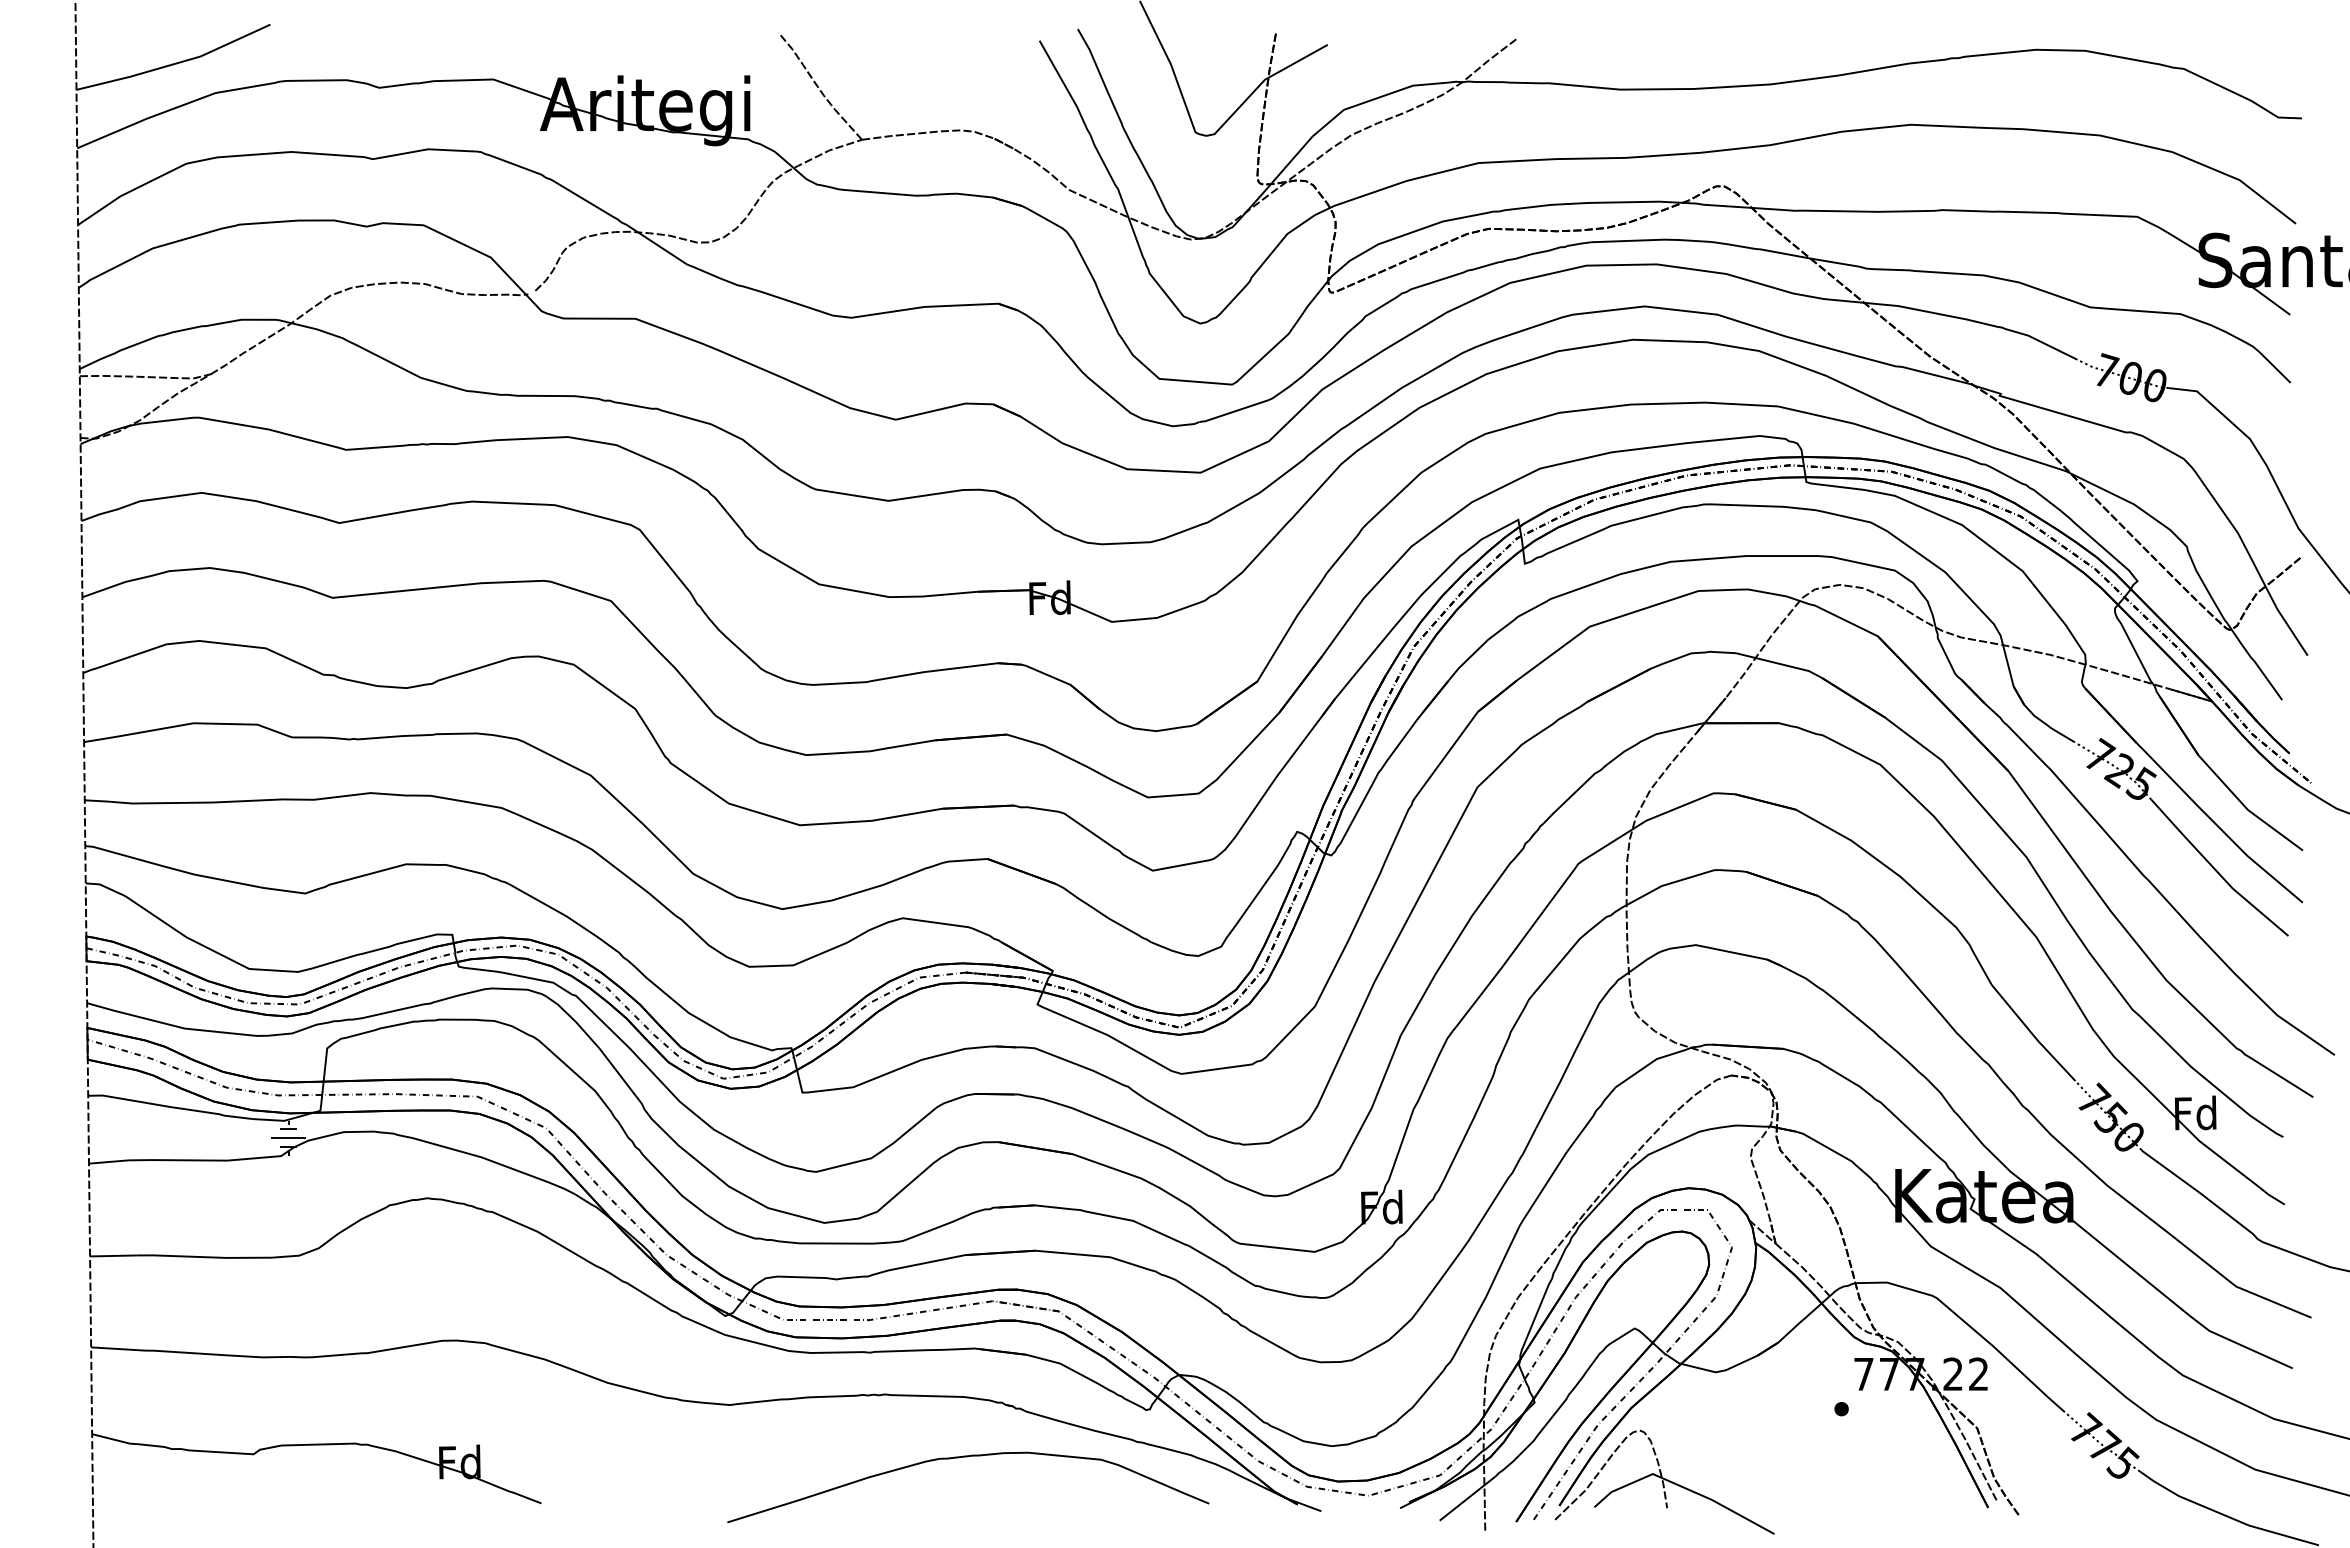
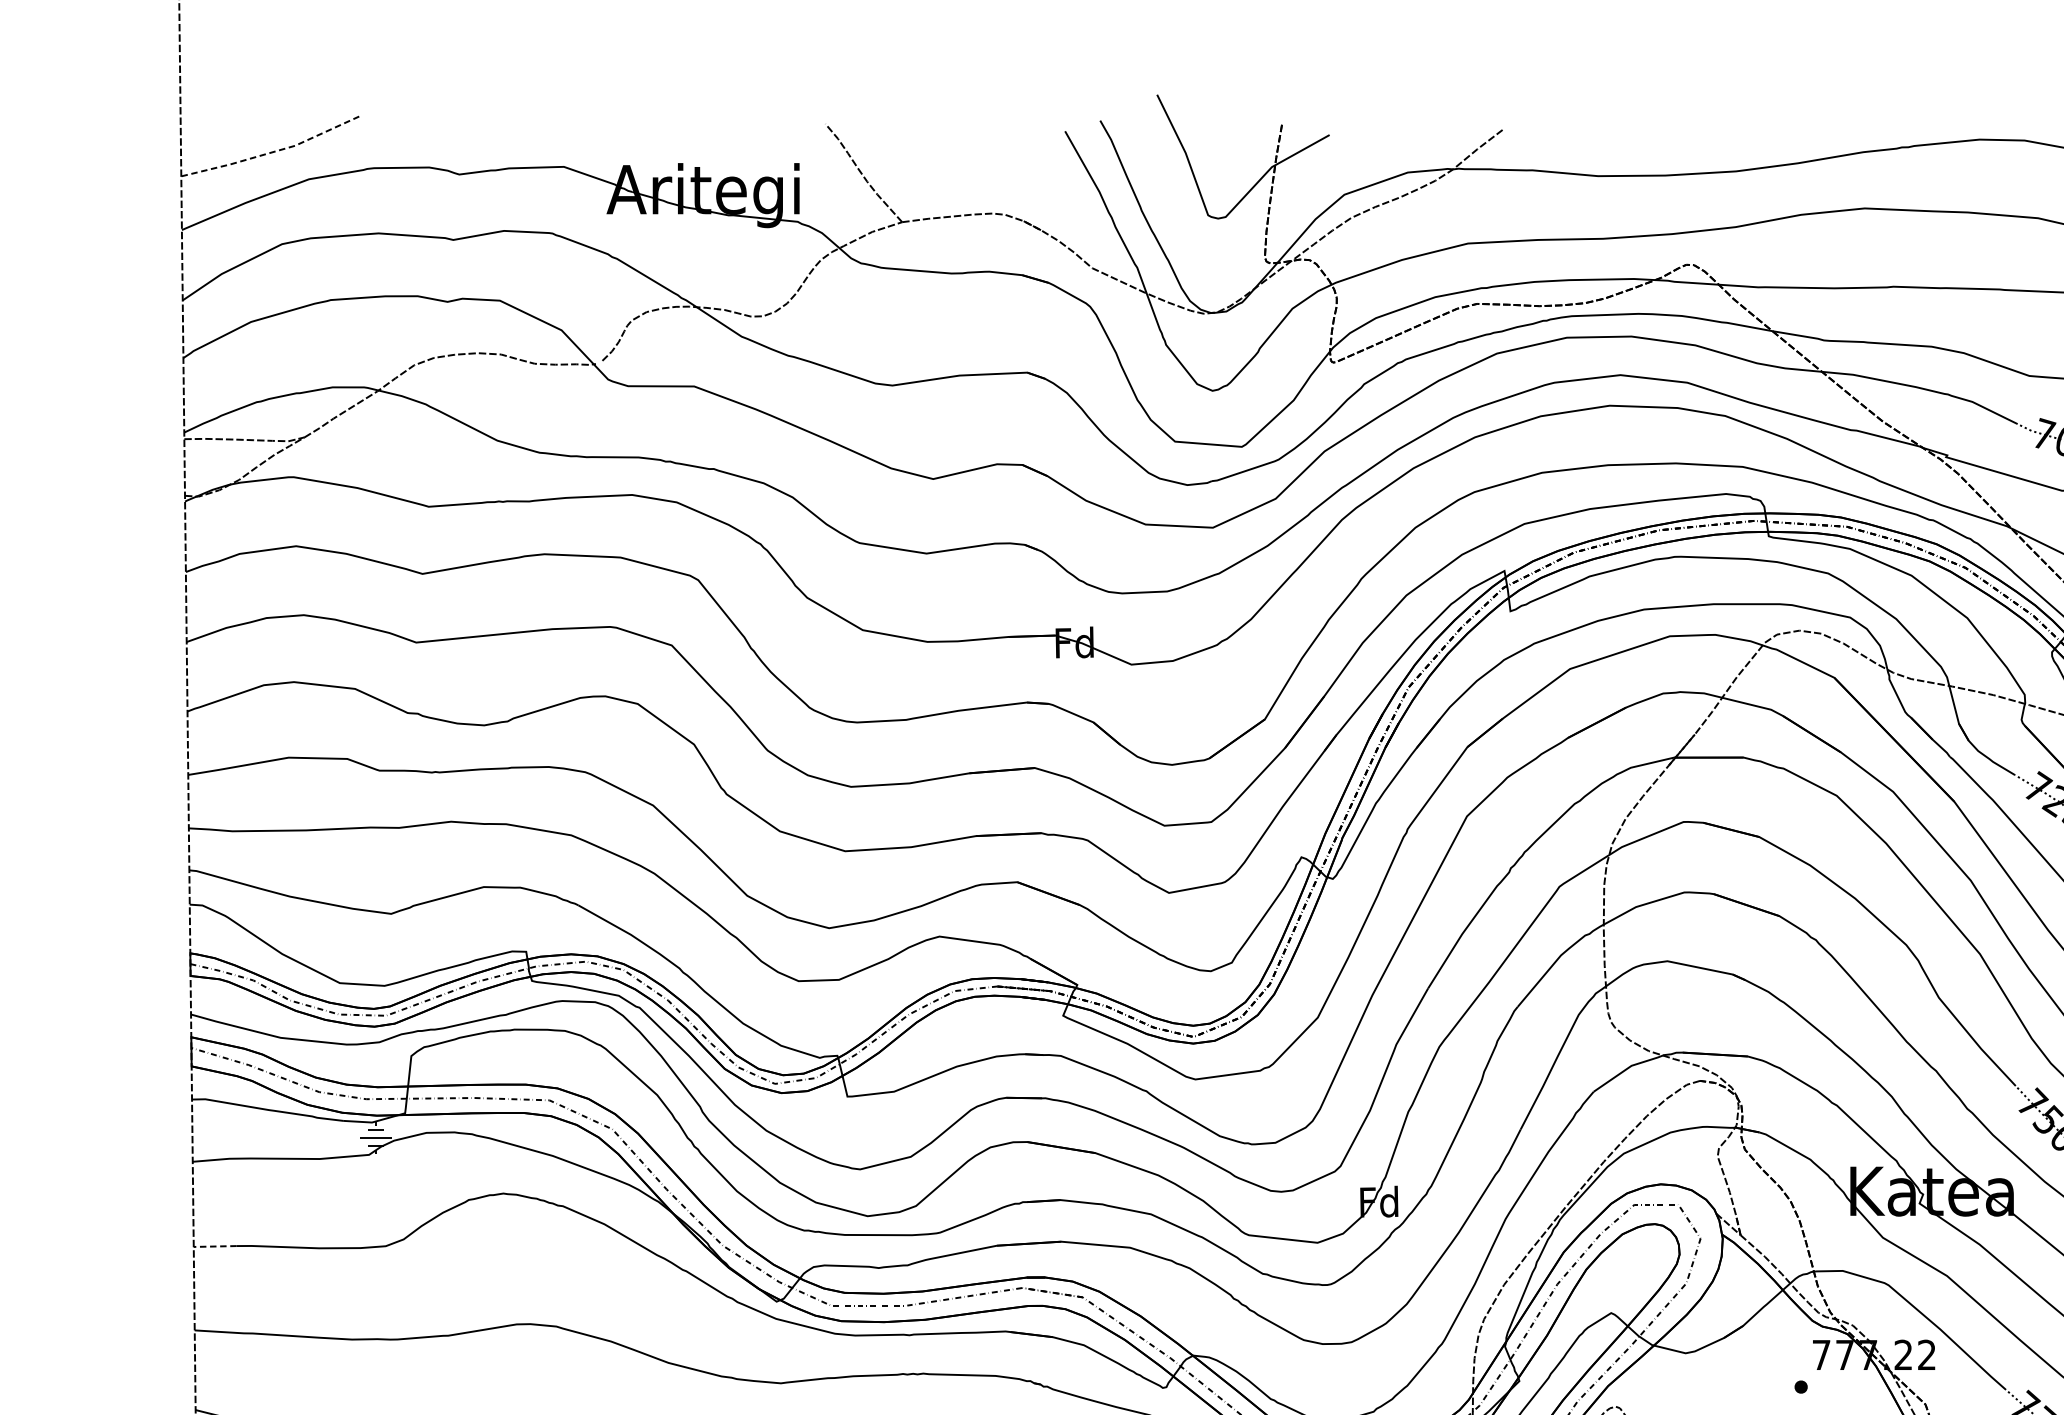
line: (174, 63) -> (271, 152), solid -> dashed
line: (112, 1255) -> (214, 1246), solid -> dashed

